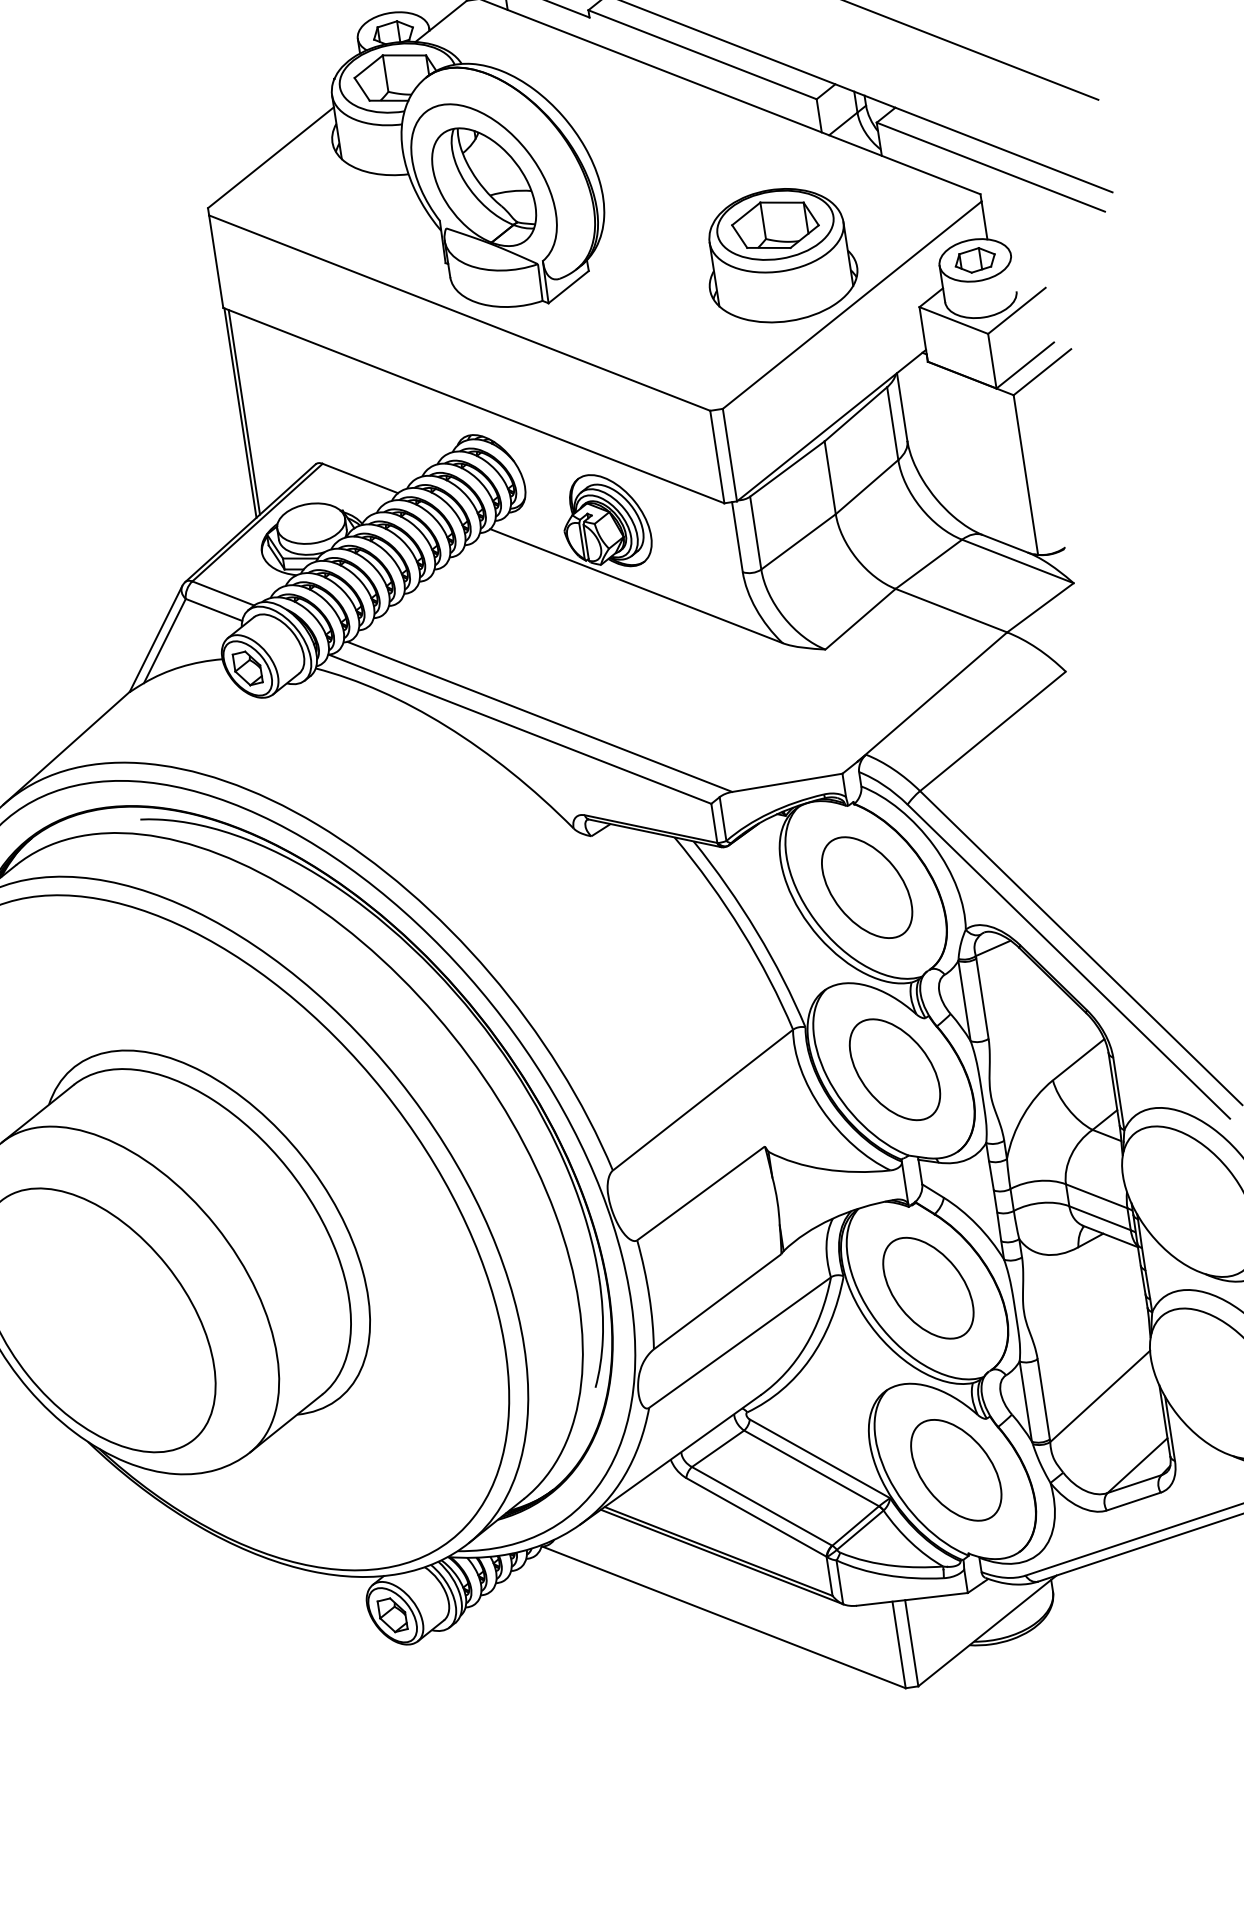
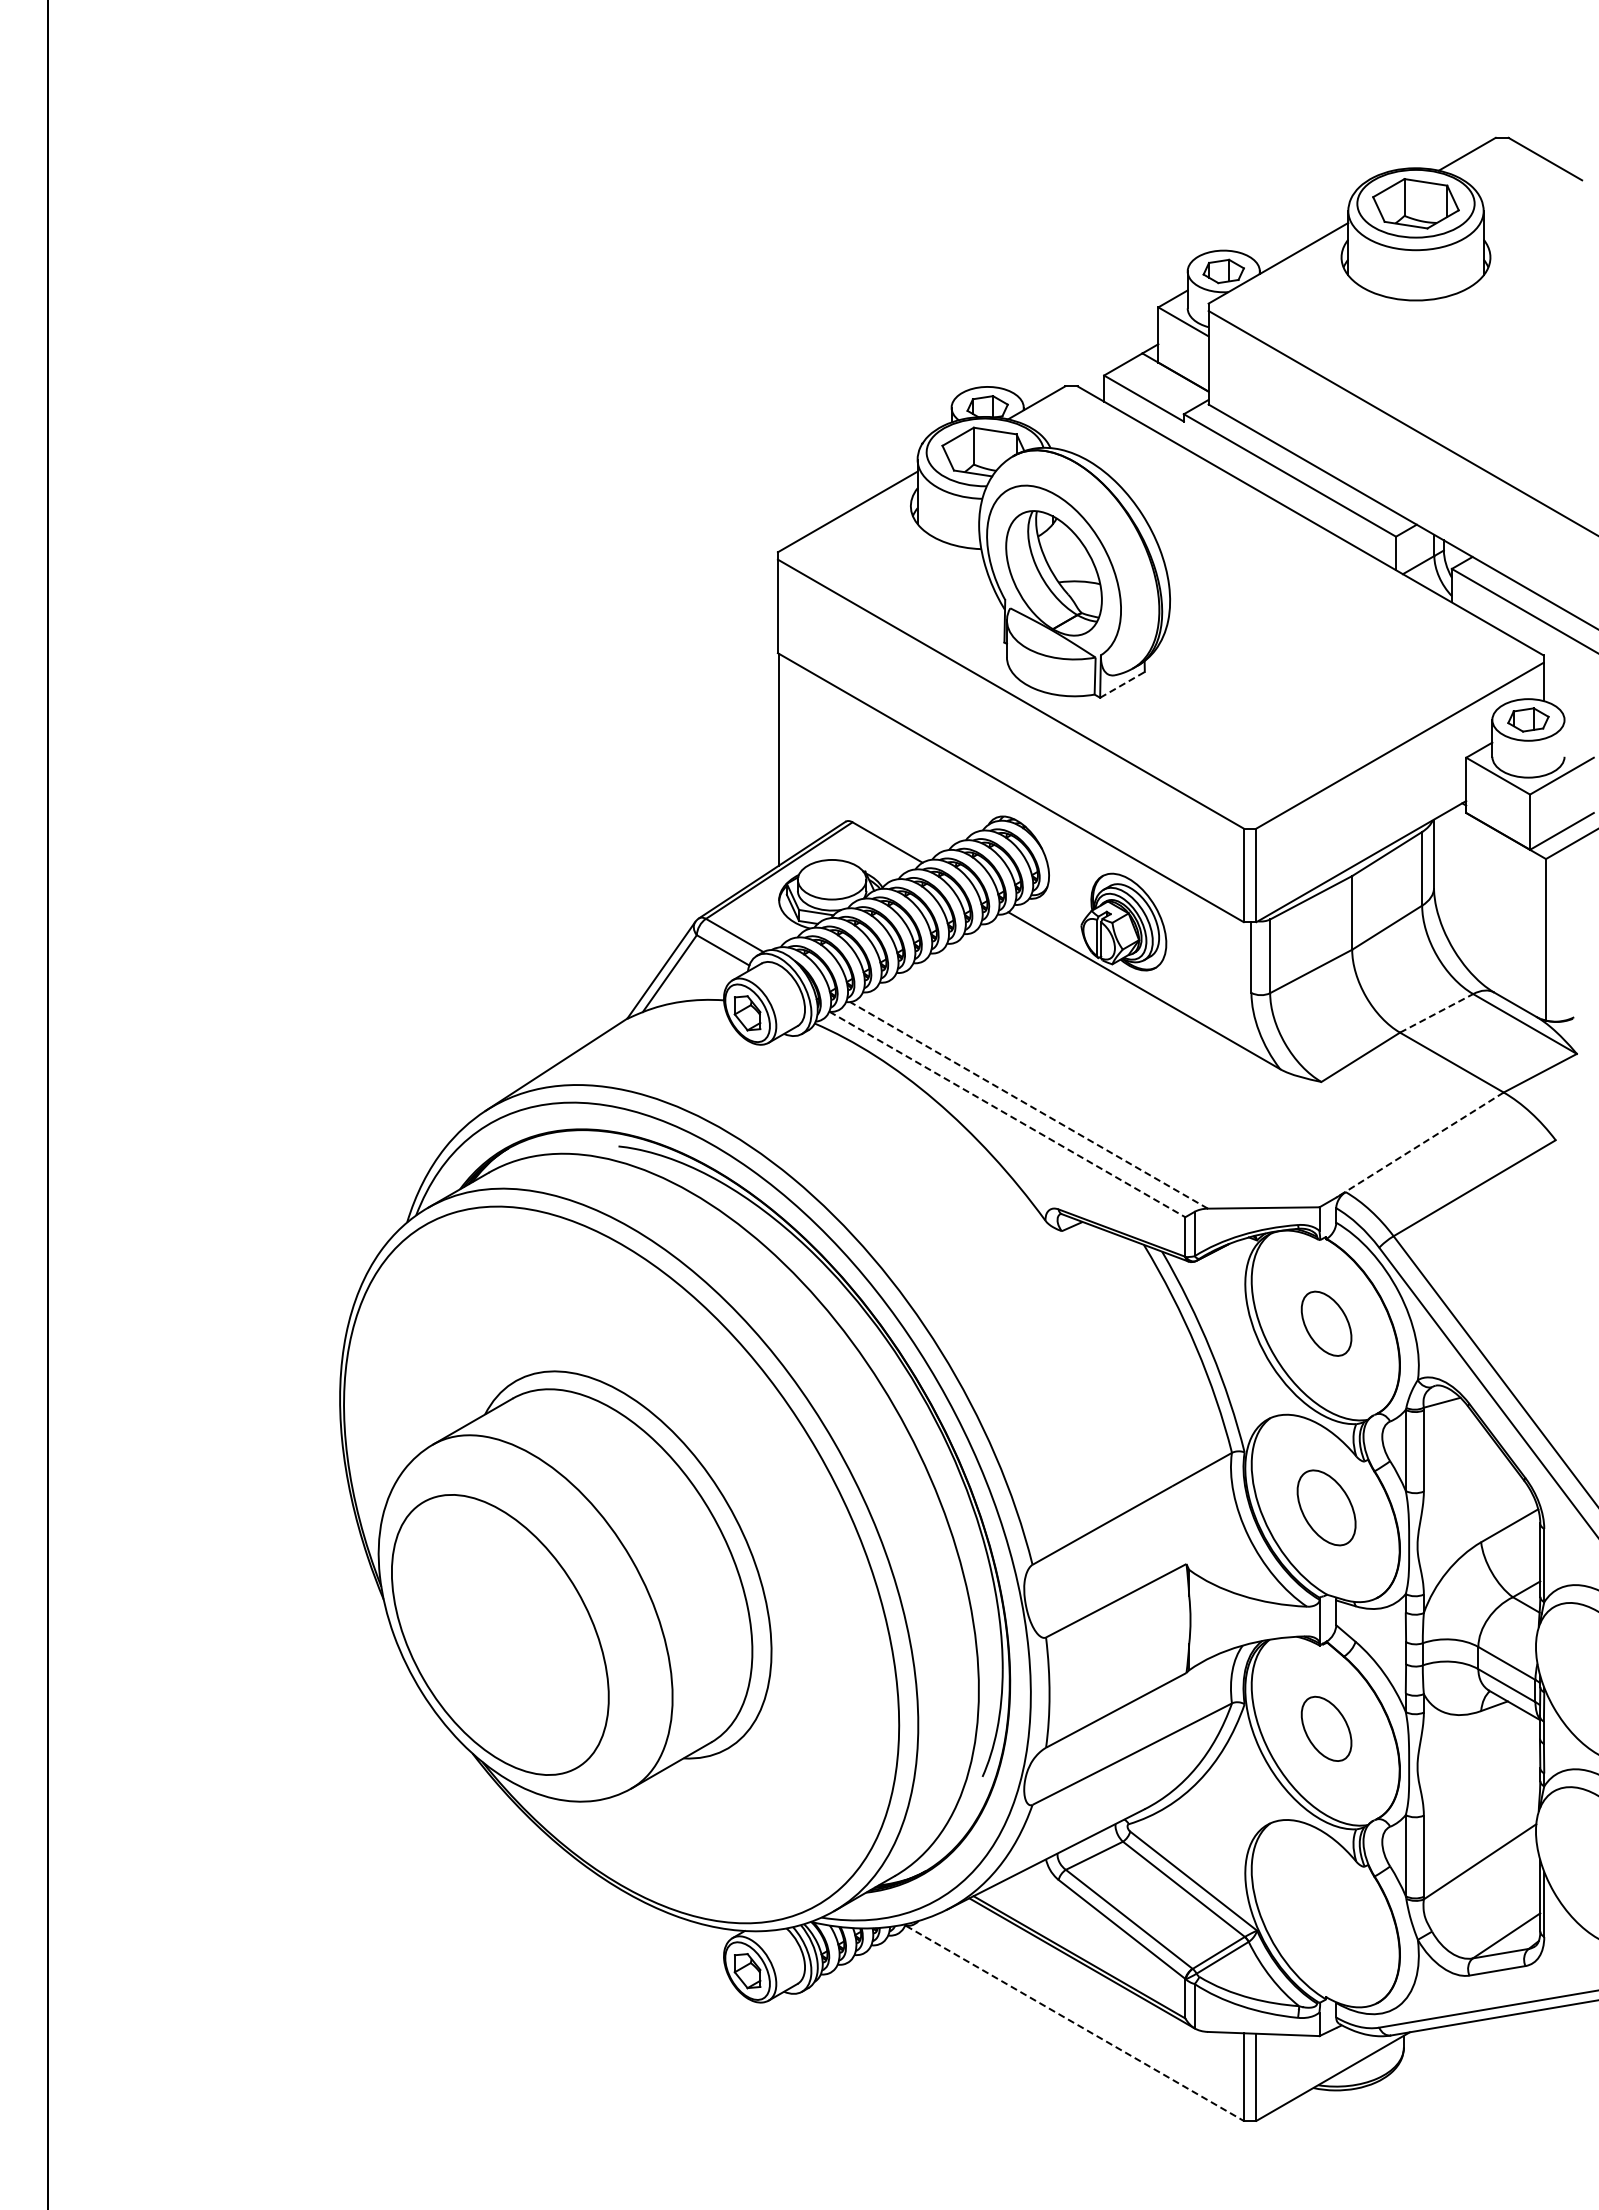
part: (779, 255) -> (1335, 685), removed
line: (568, 286) -> (1122, 684), solid -> dashed
line: (243, 412) -> (782, 759), removed
line: (929, 564) -> (1437, 1013), solid -> dashed
line: (931, 697) -> (1419, 1145), solid -> dashed
line: (540, 716) -> (1029, 1105), solid -> dashed
line: (520, 729) -> (1007, 1114), solid -> dashed
part: (866, 887) -> (1326, 1323), size x0.6
part: (894, 1069) -> (1326, 1507), size x0.7
part: (928, 1287) -> (1326, 1728), size x0.6
part: (956, 1469) -> (1326, 1912), removed
line: (723, 1617) -> (1074, 2023), solid -> dashed

